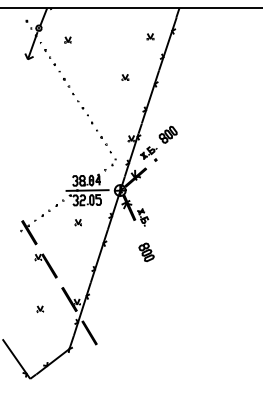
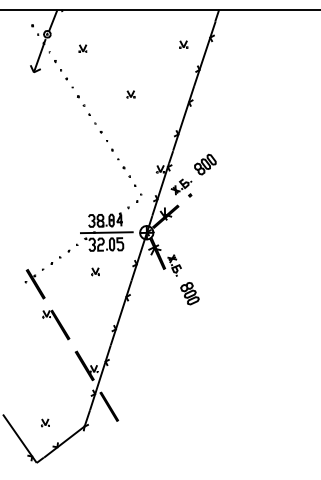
part: (125, 77) -> (131, 94), moved
part: (146, 252) -> (189, 293), moved
part: (40, 309) -> (45, 423), moved

